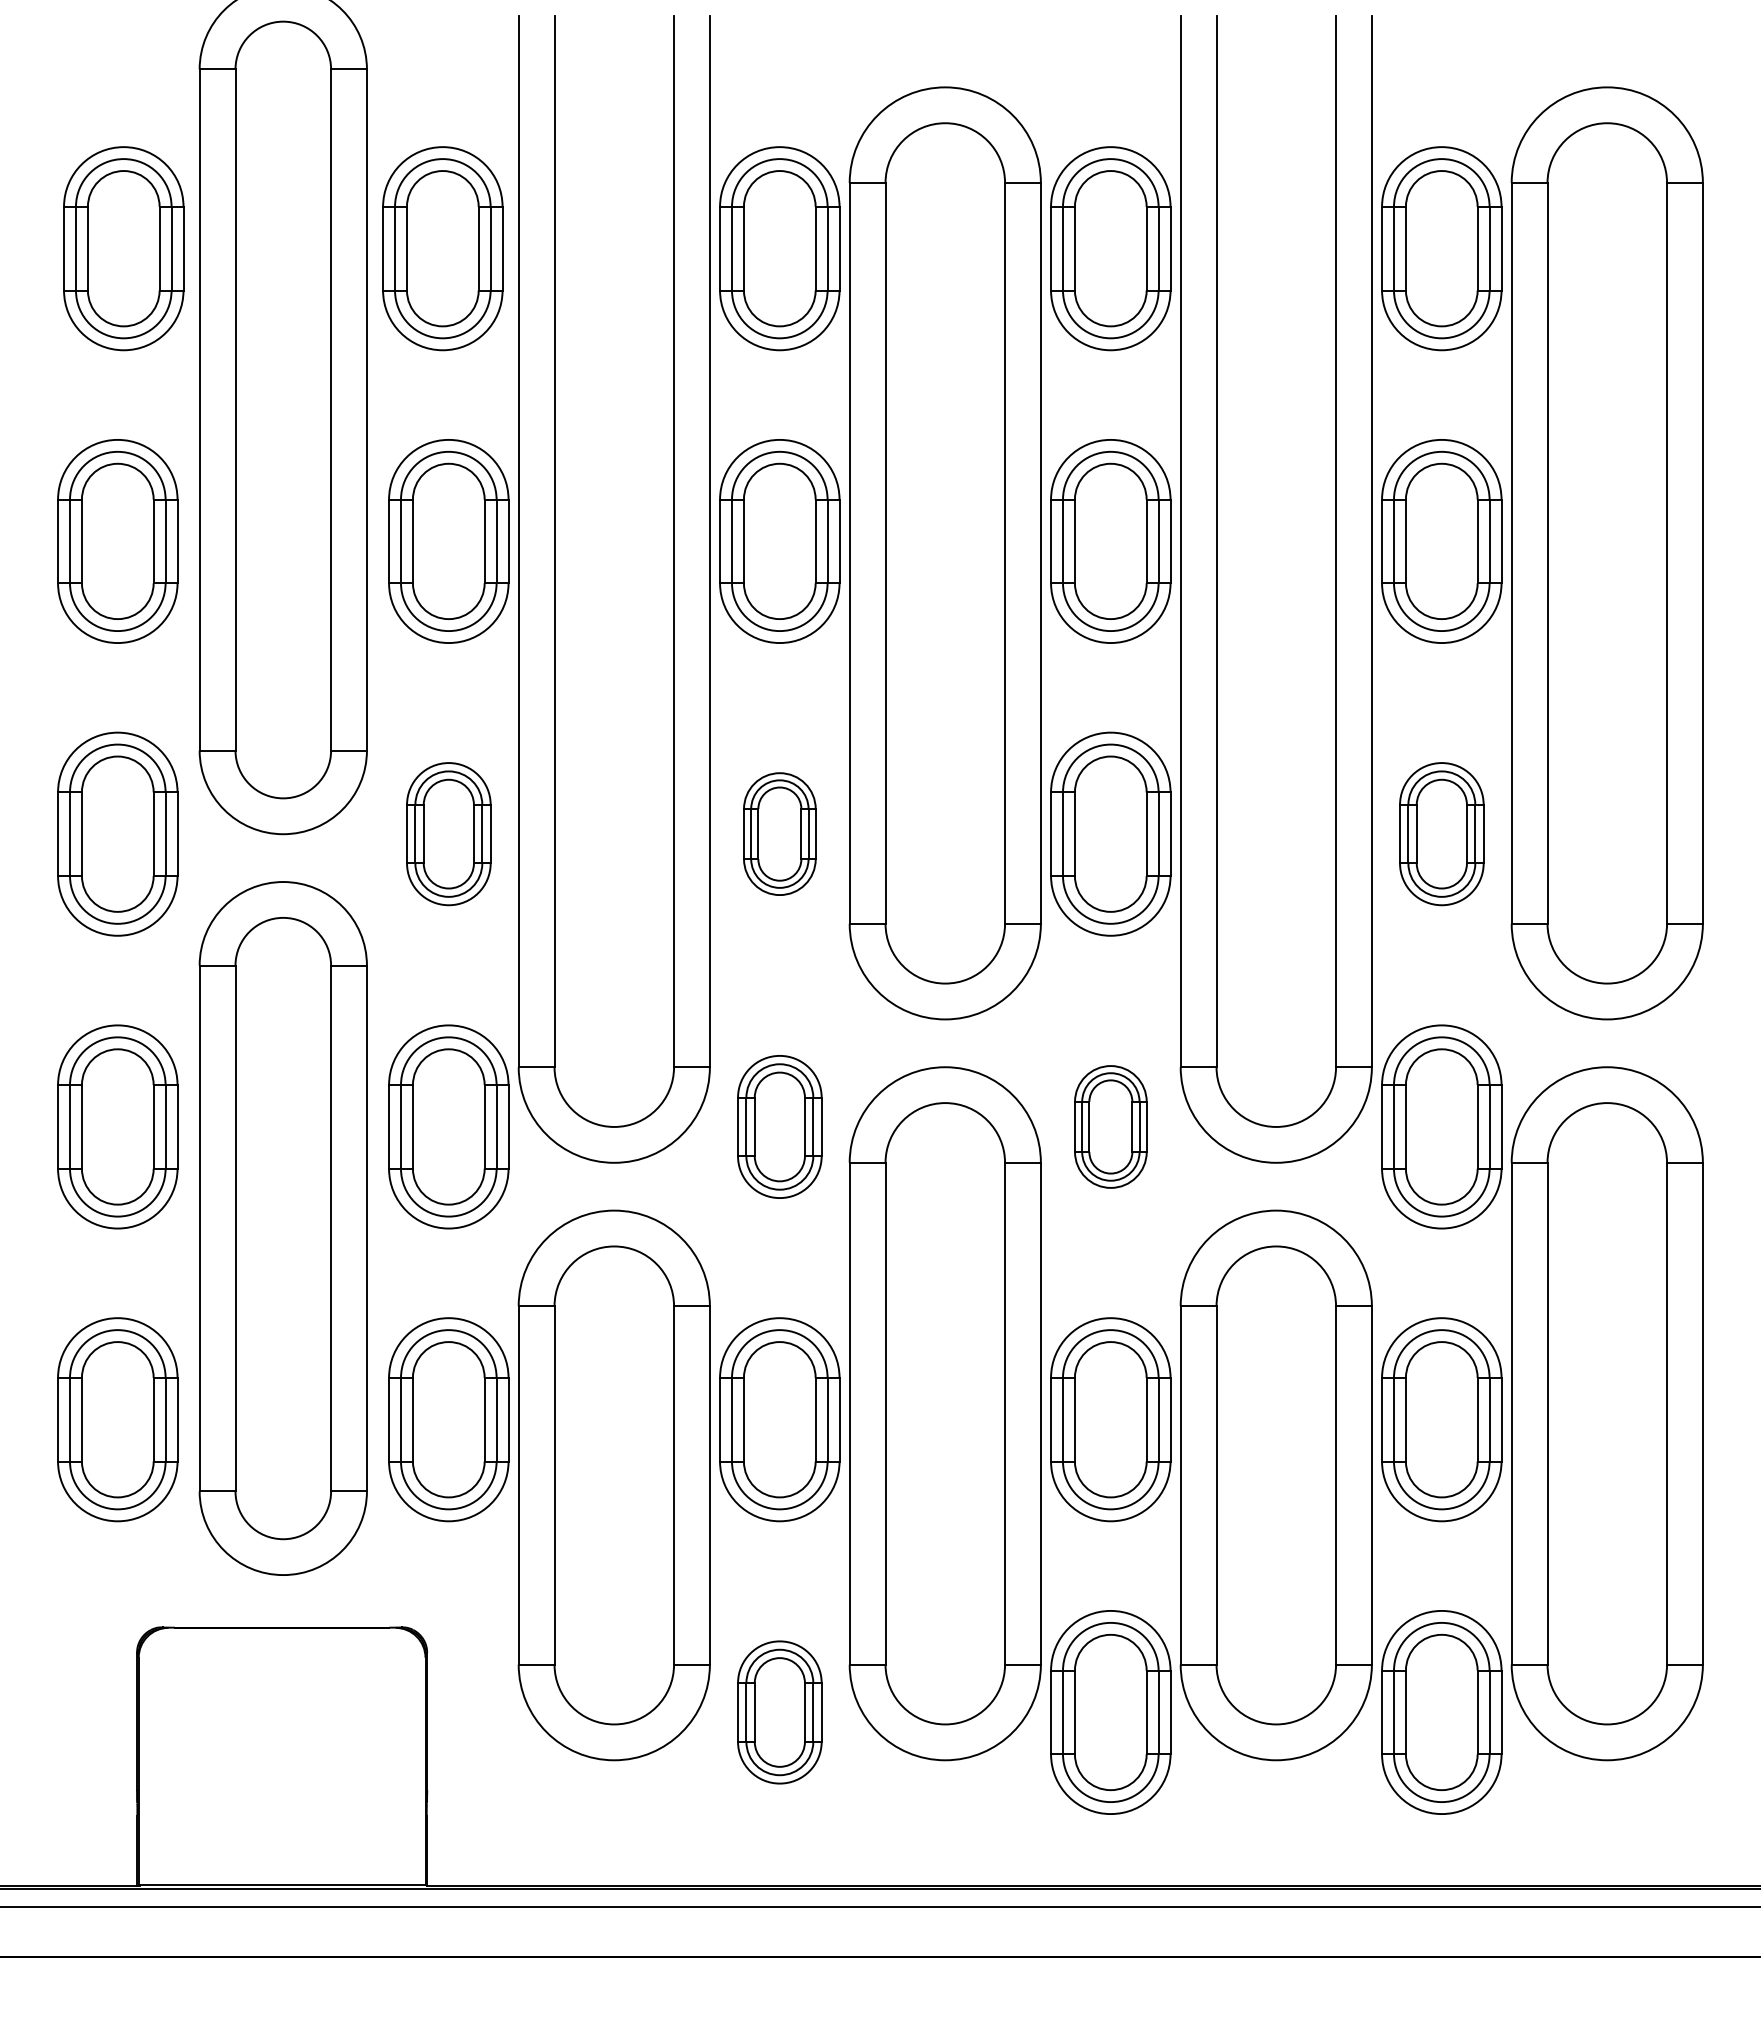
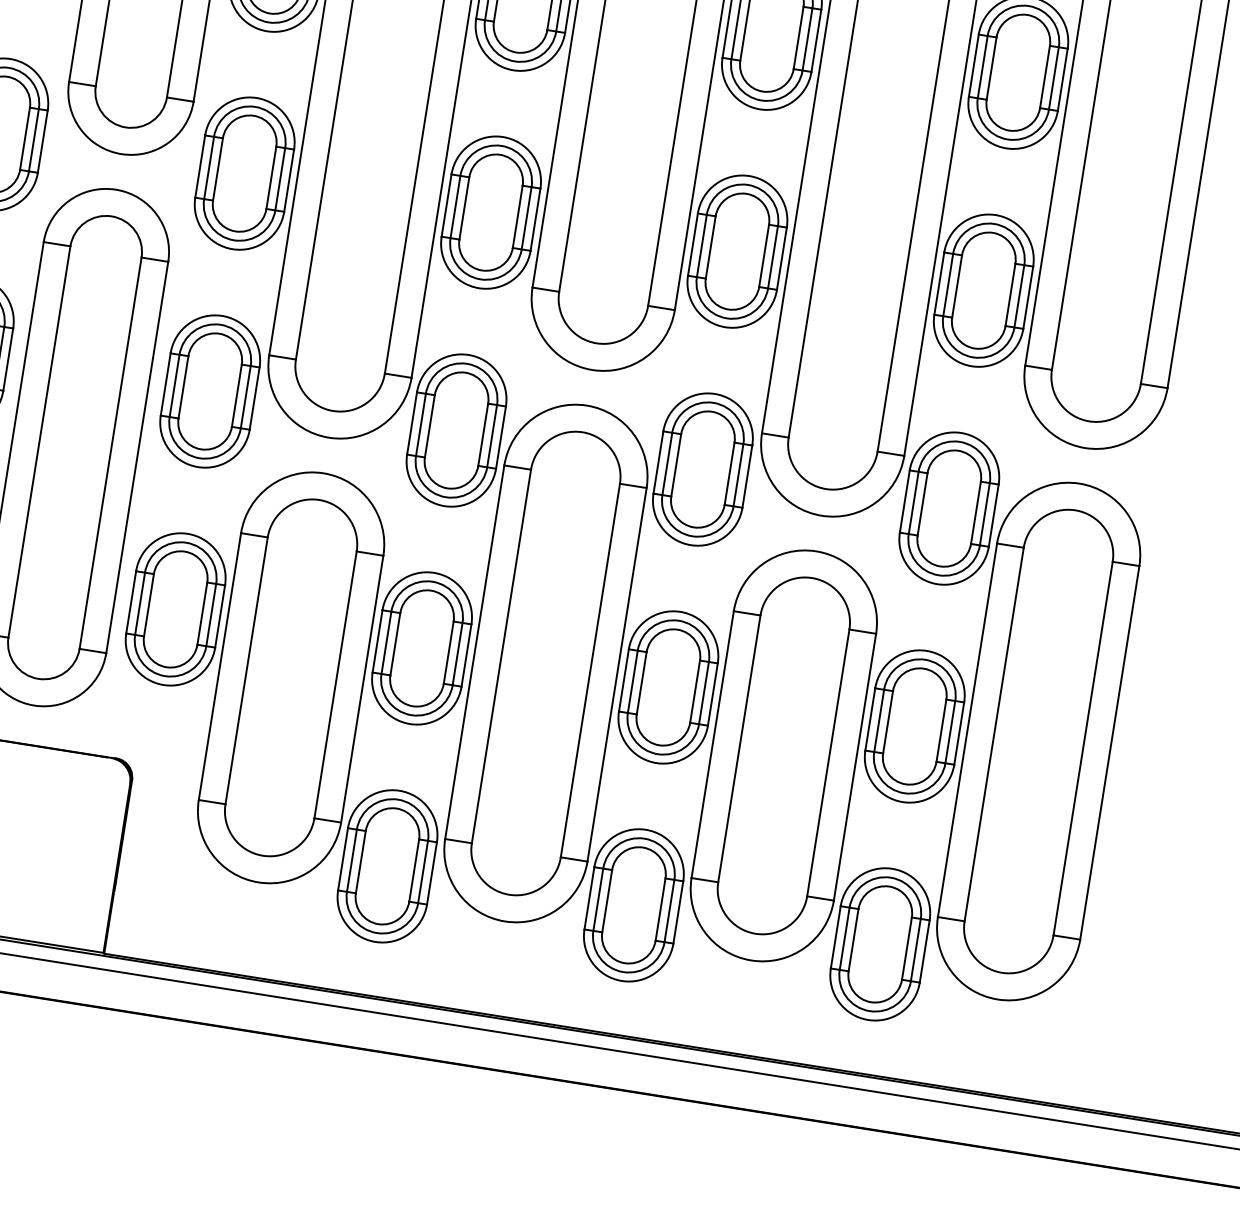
part: (448, 833) -> (244, 173), size x1.43
part: (779, 833) -> (490, 212), size x1.67
part: (1441, 833) -> (983, 290), size x1.43
part: (779, 1126) -> (456, 430), size x1.43
part: (1110, 1126) -> (702, 469), size x1.67
part: (779, 1712) -> (387, 866), size x1.43

